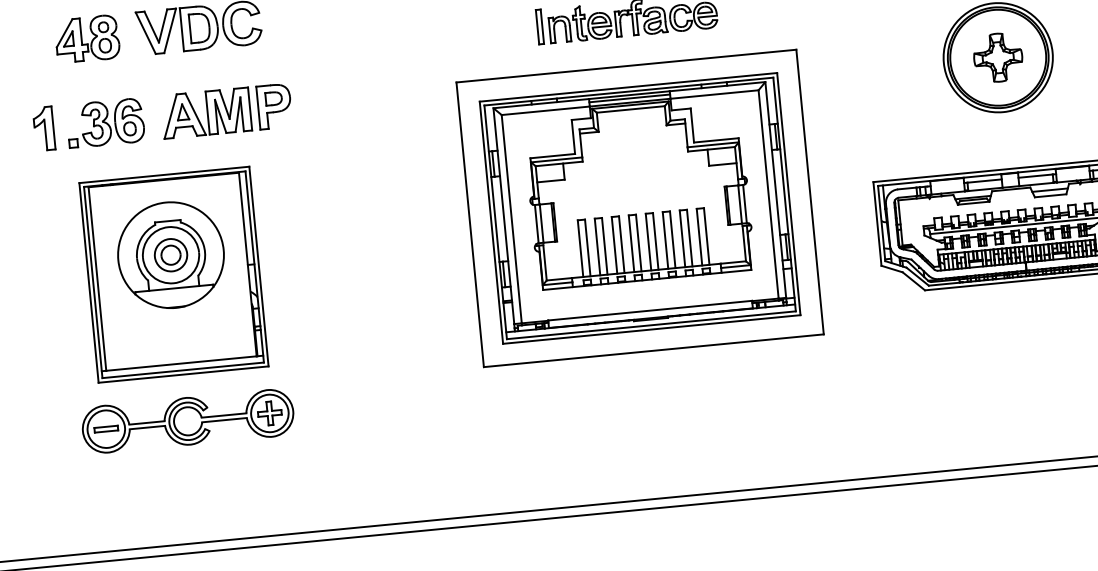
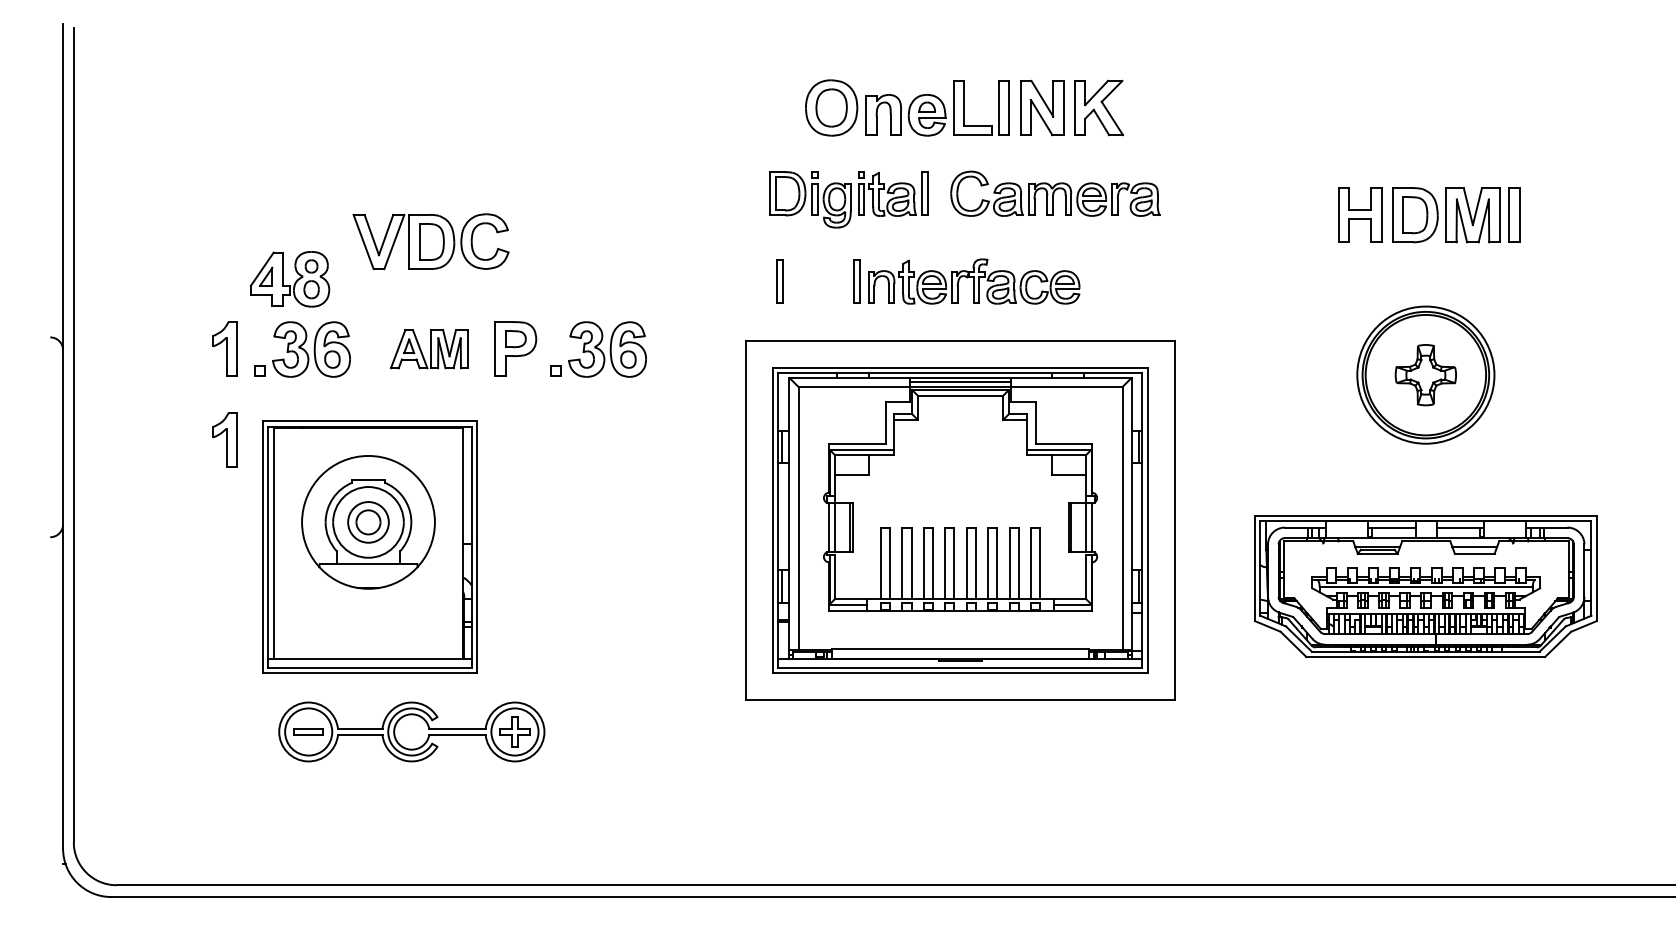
part: (478, 32) -> (779, 281), added
part: (87, 39) -> (289, 279), moved
part: (340, 100) -> (598, 349), added
part: (206, 113) -> (429, 349), size x0.7
part: (50, 200) -> (224, 439), added
part: (187, 420) -> (411, 731), moved

